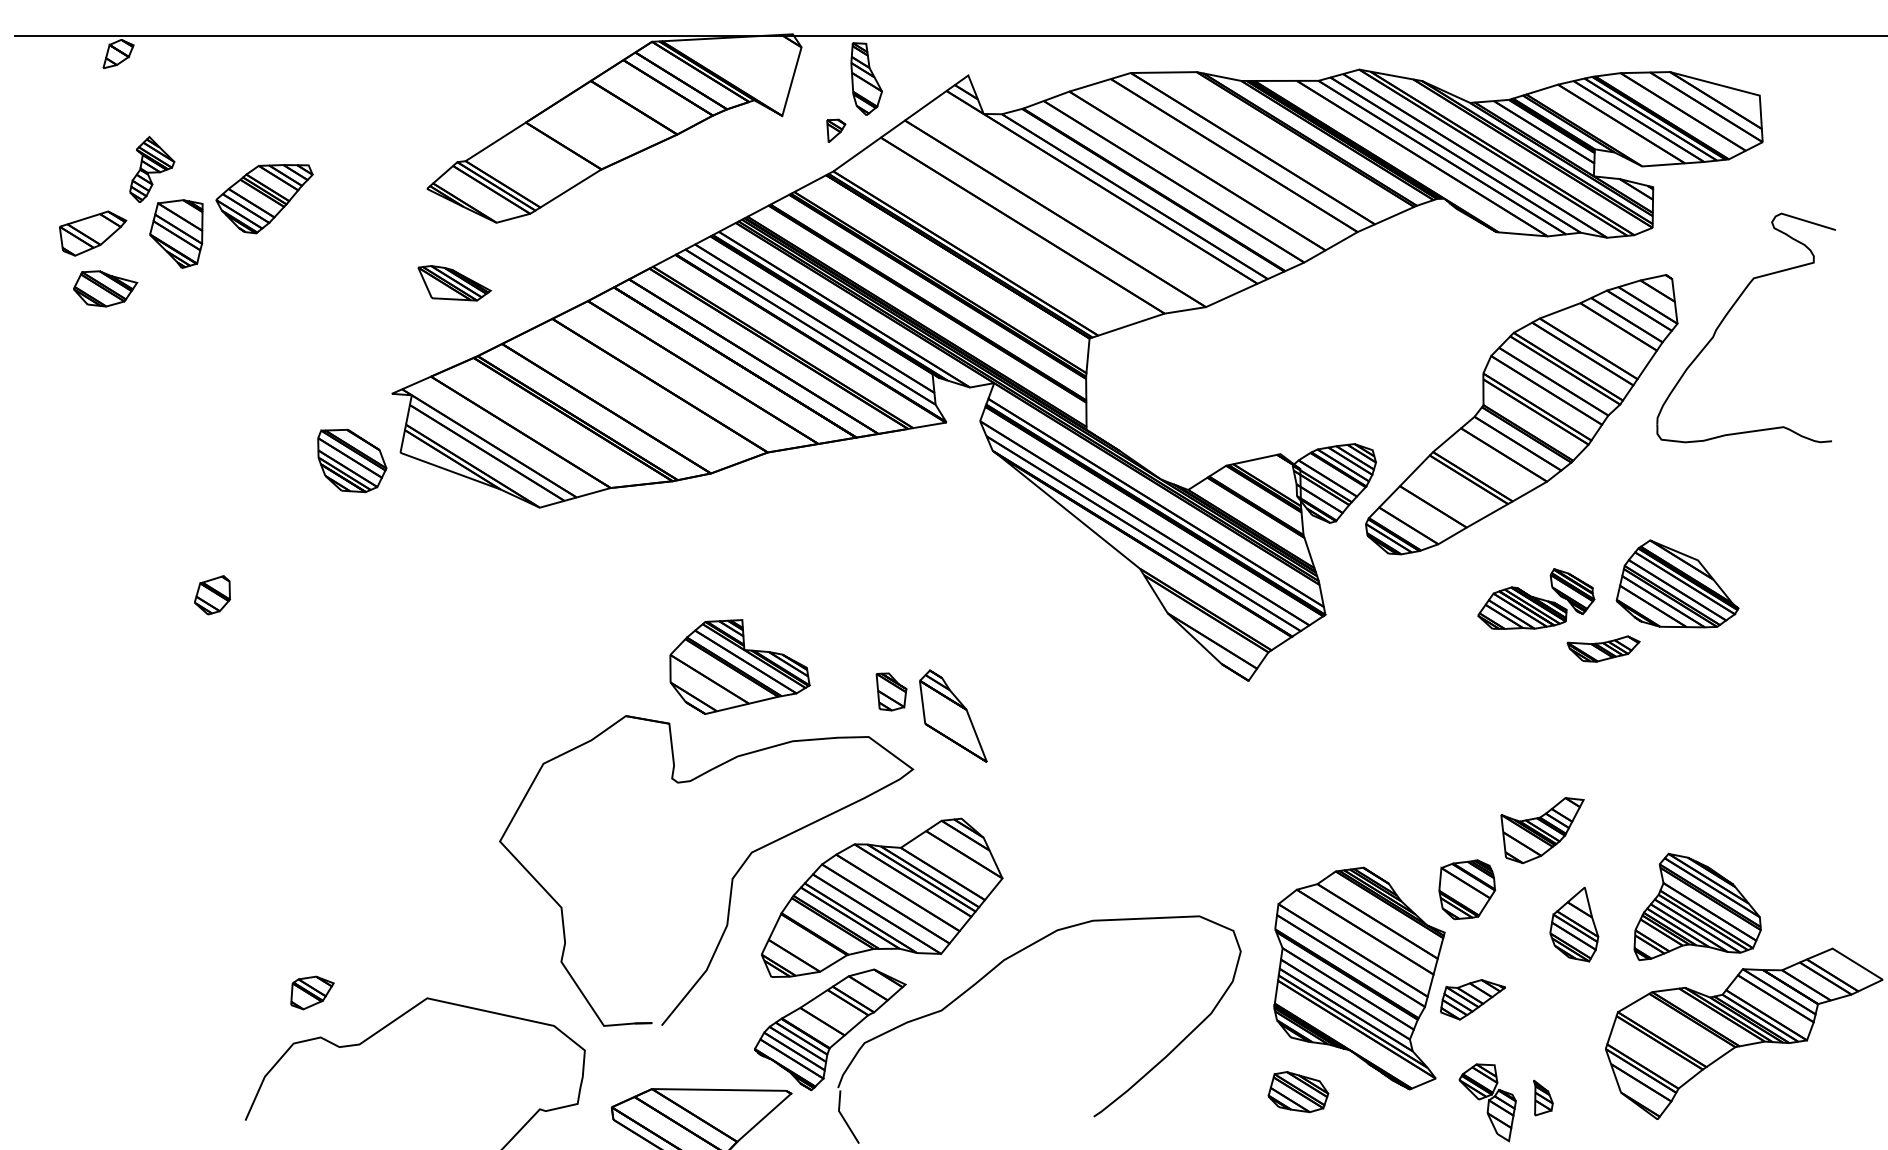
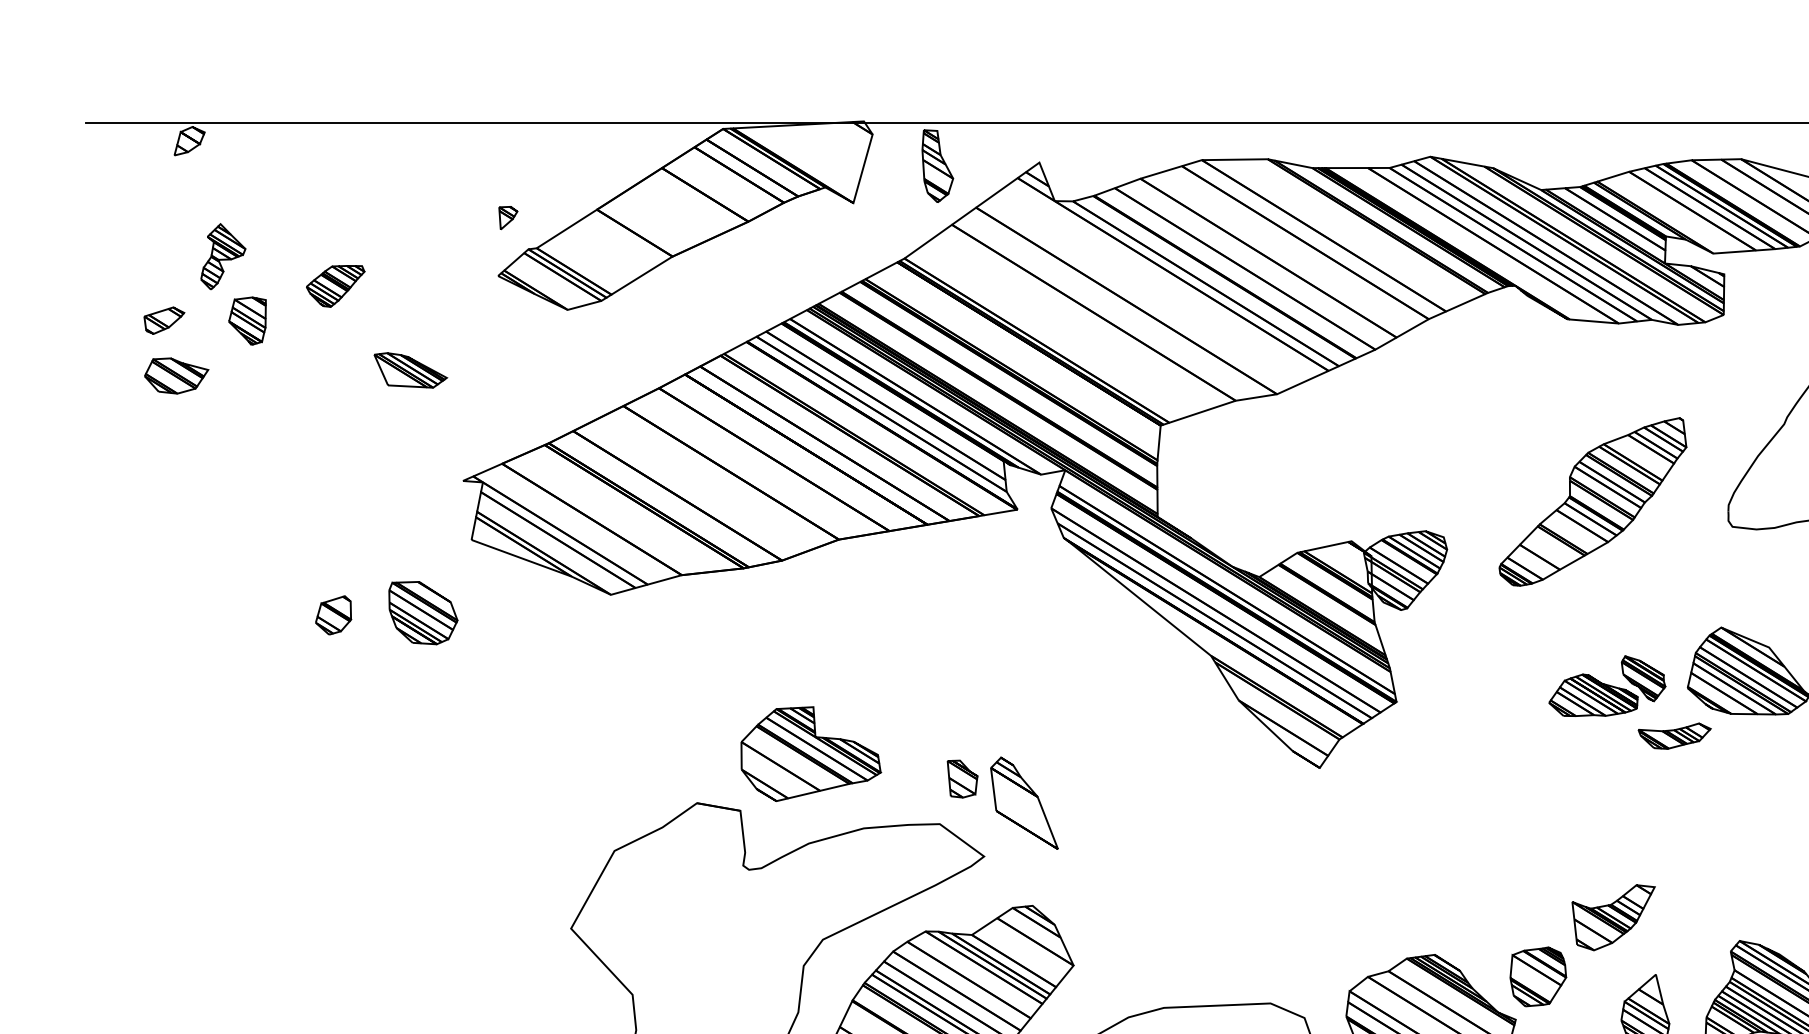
part: (836, 130) -> (508, 217), moved
part: (264, 199) -> (335, 286), size x0.6
part: (93, 233) -> (164, 320), size x0.6
part: (176, 233) -> (247, 320), size x0.7
part: (454, 283) -> (410, 370), moved
part: (1521, 414) -> (1592, 501), size x0.6
part: (352, 460) -> (423, 612), moved
part: (212, 595) -> (333, 615), moved

